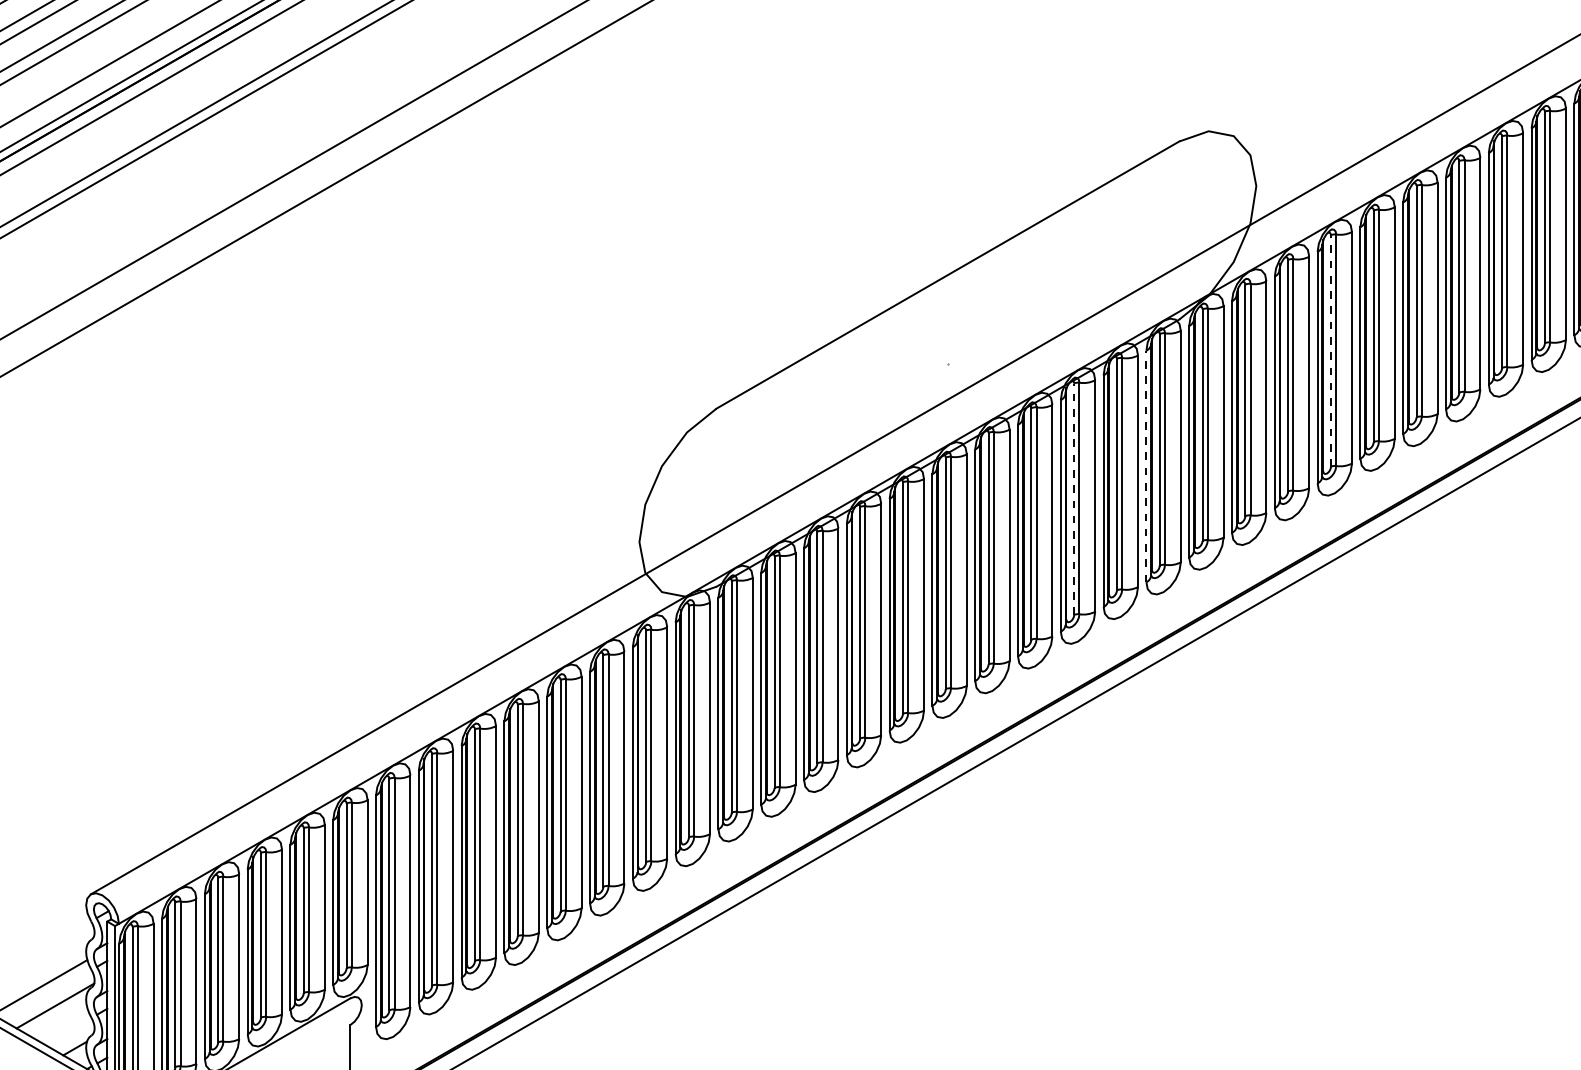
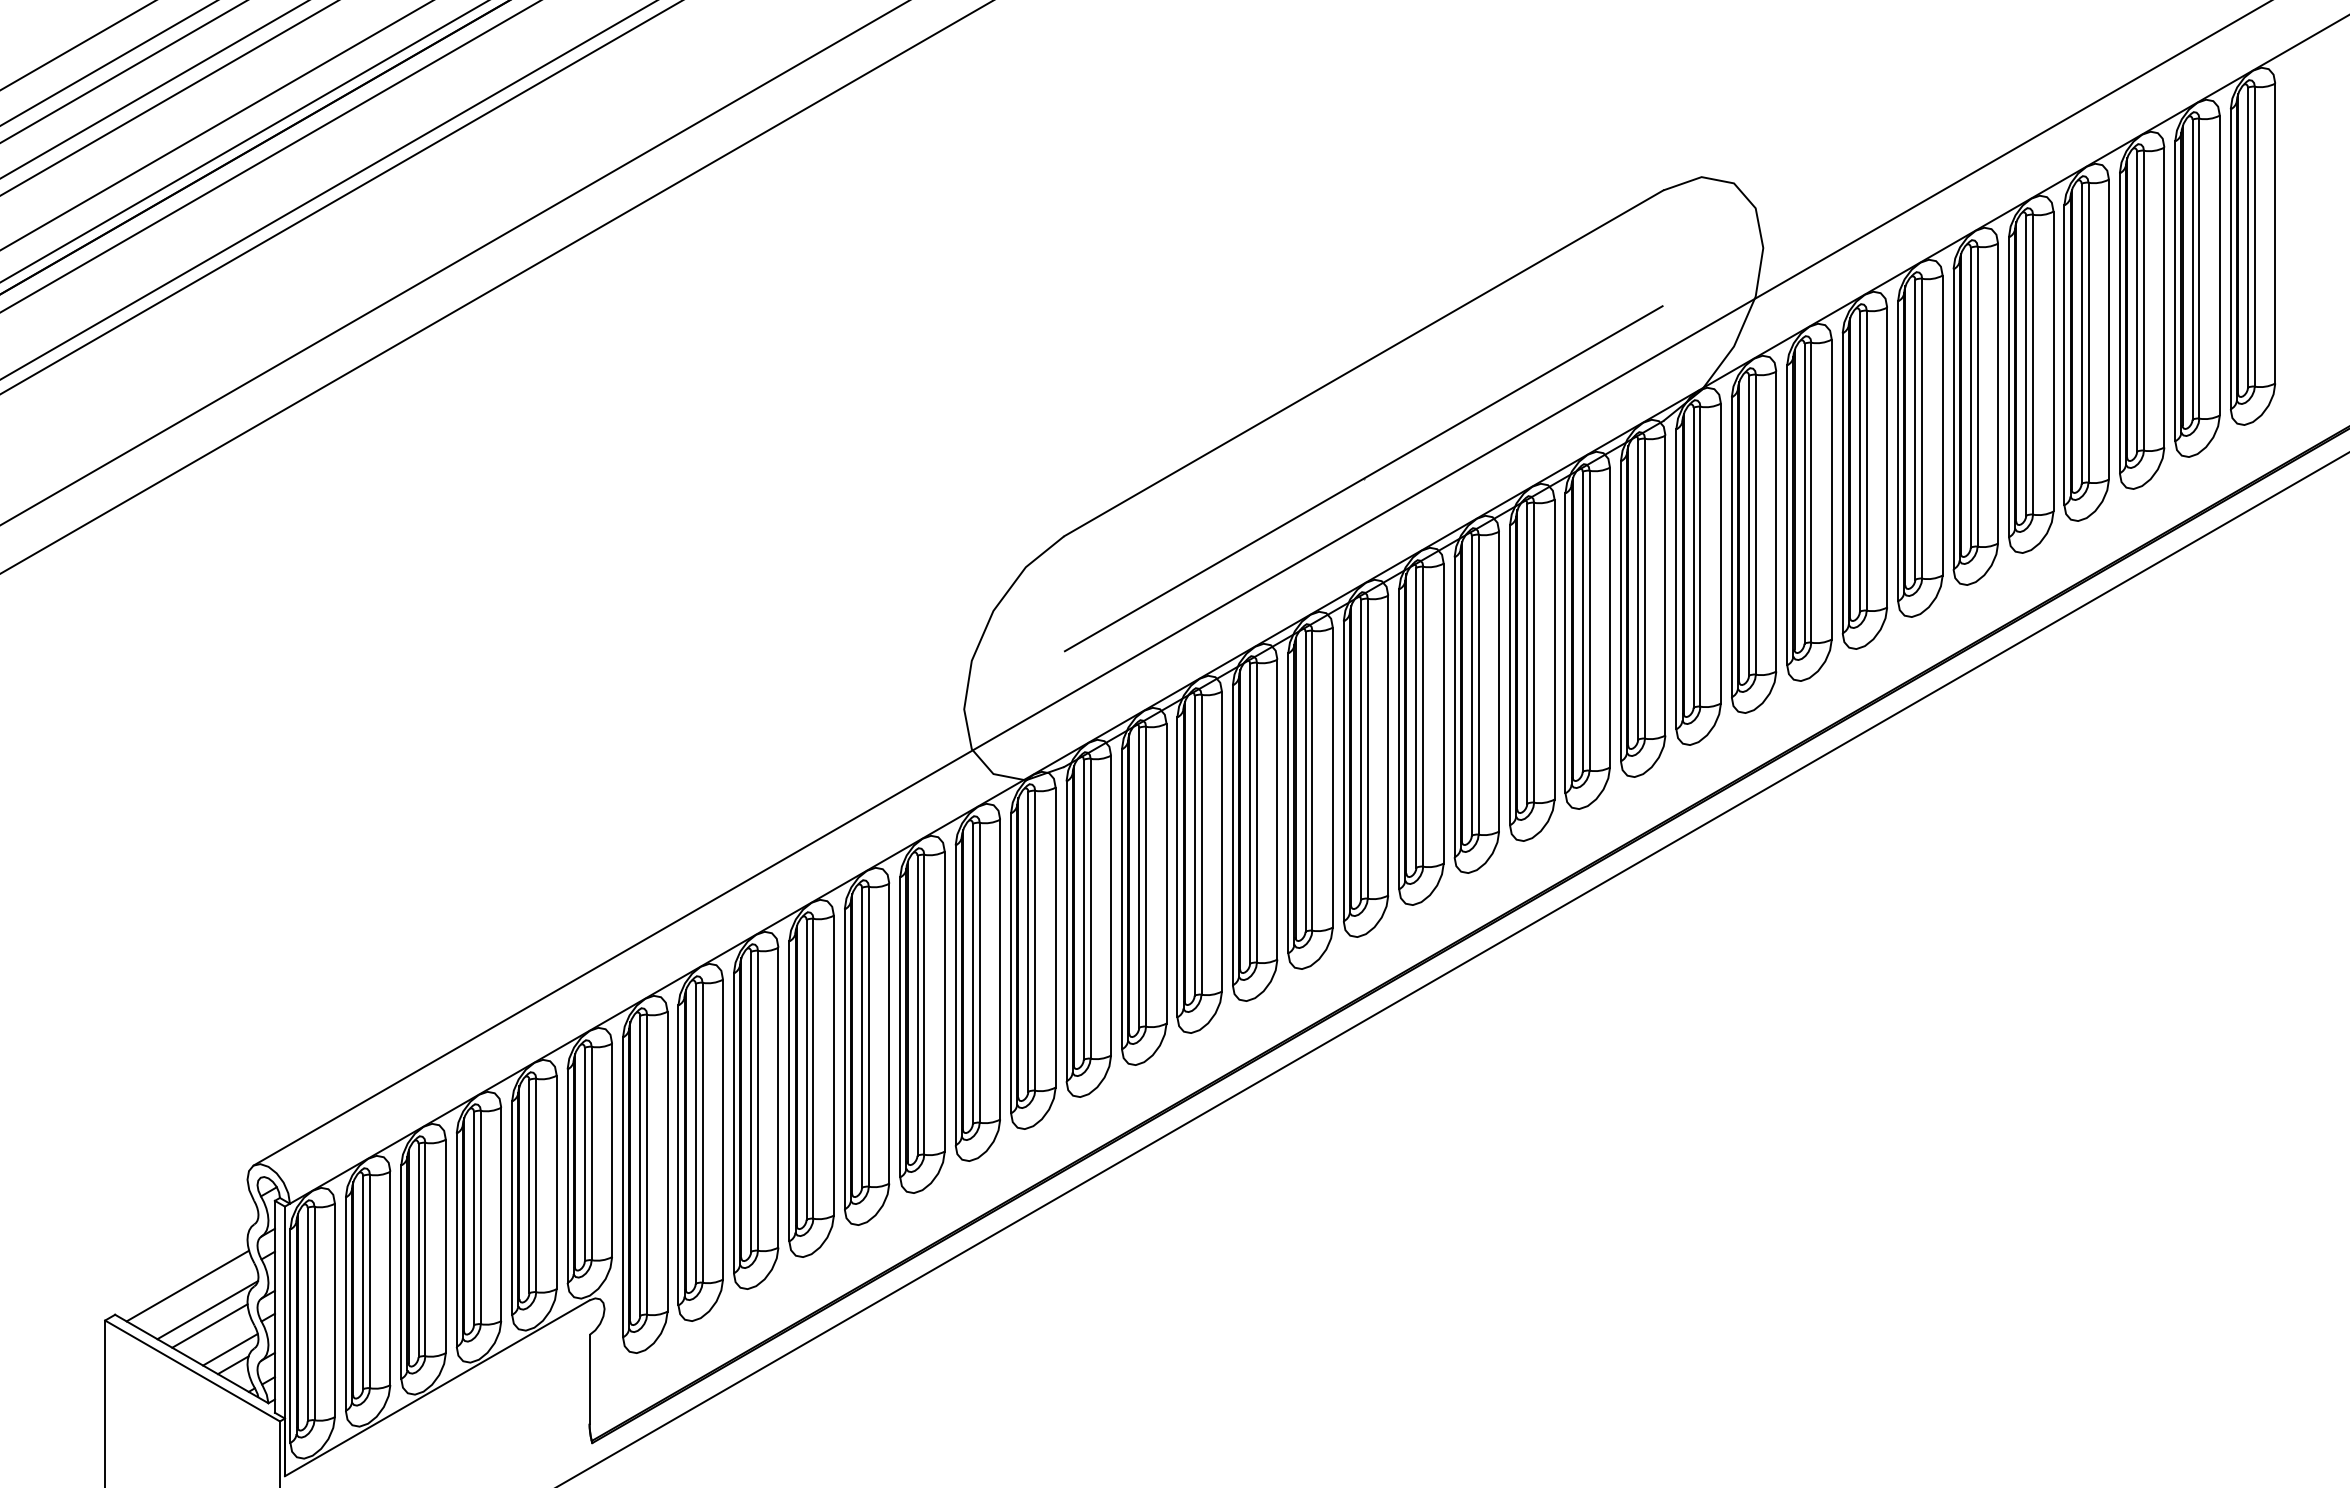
line: (1330, 350) -> (1859, 461), dashed -> solid
line: (947, 363) -> (1363, 478), added
line: (1146, 466) -> (1620, 611), dashed -> solid
line: (1074, 499) -> (1527, 653), dashed -> solid
line: (56, 1017) -> (209, 1325), added
line: (73, 1036) -> (230, 1349), added

